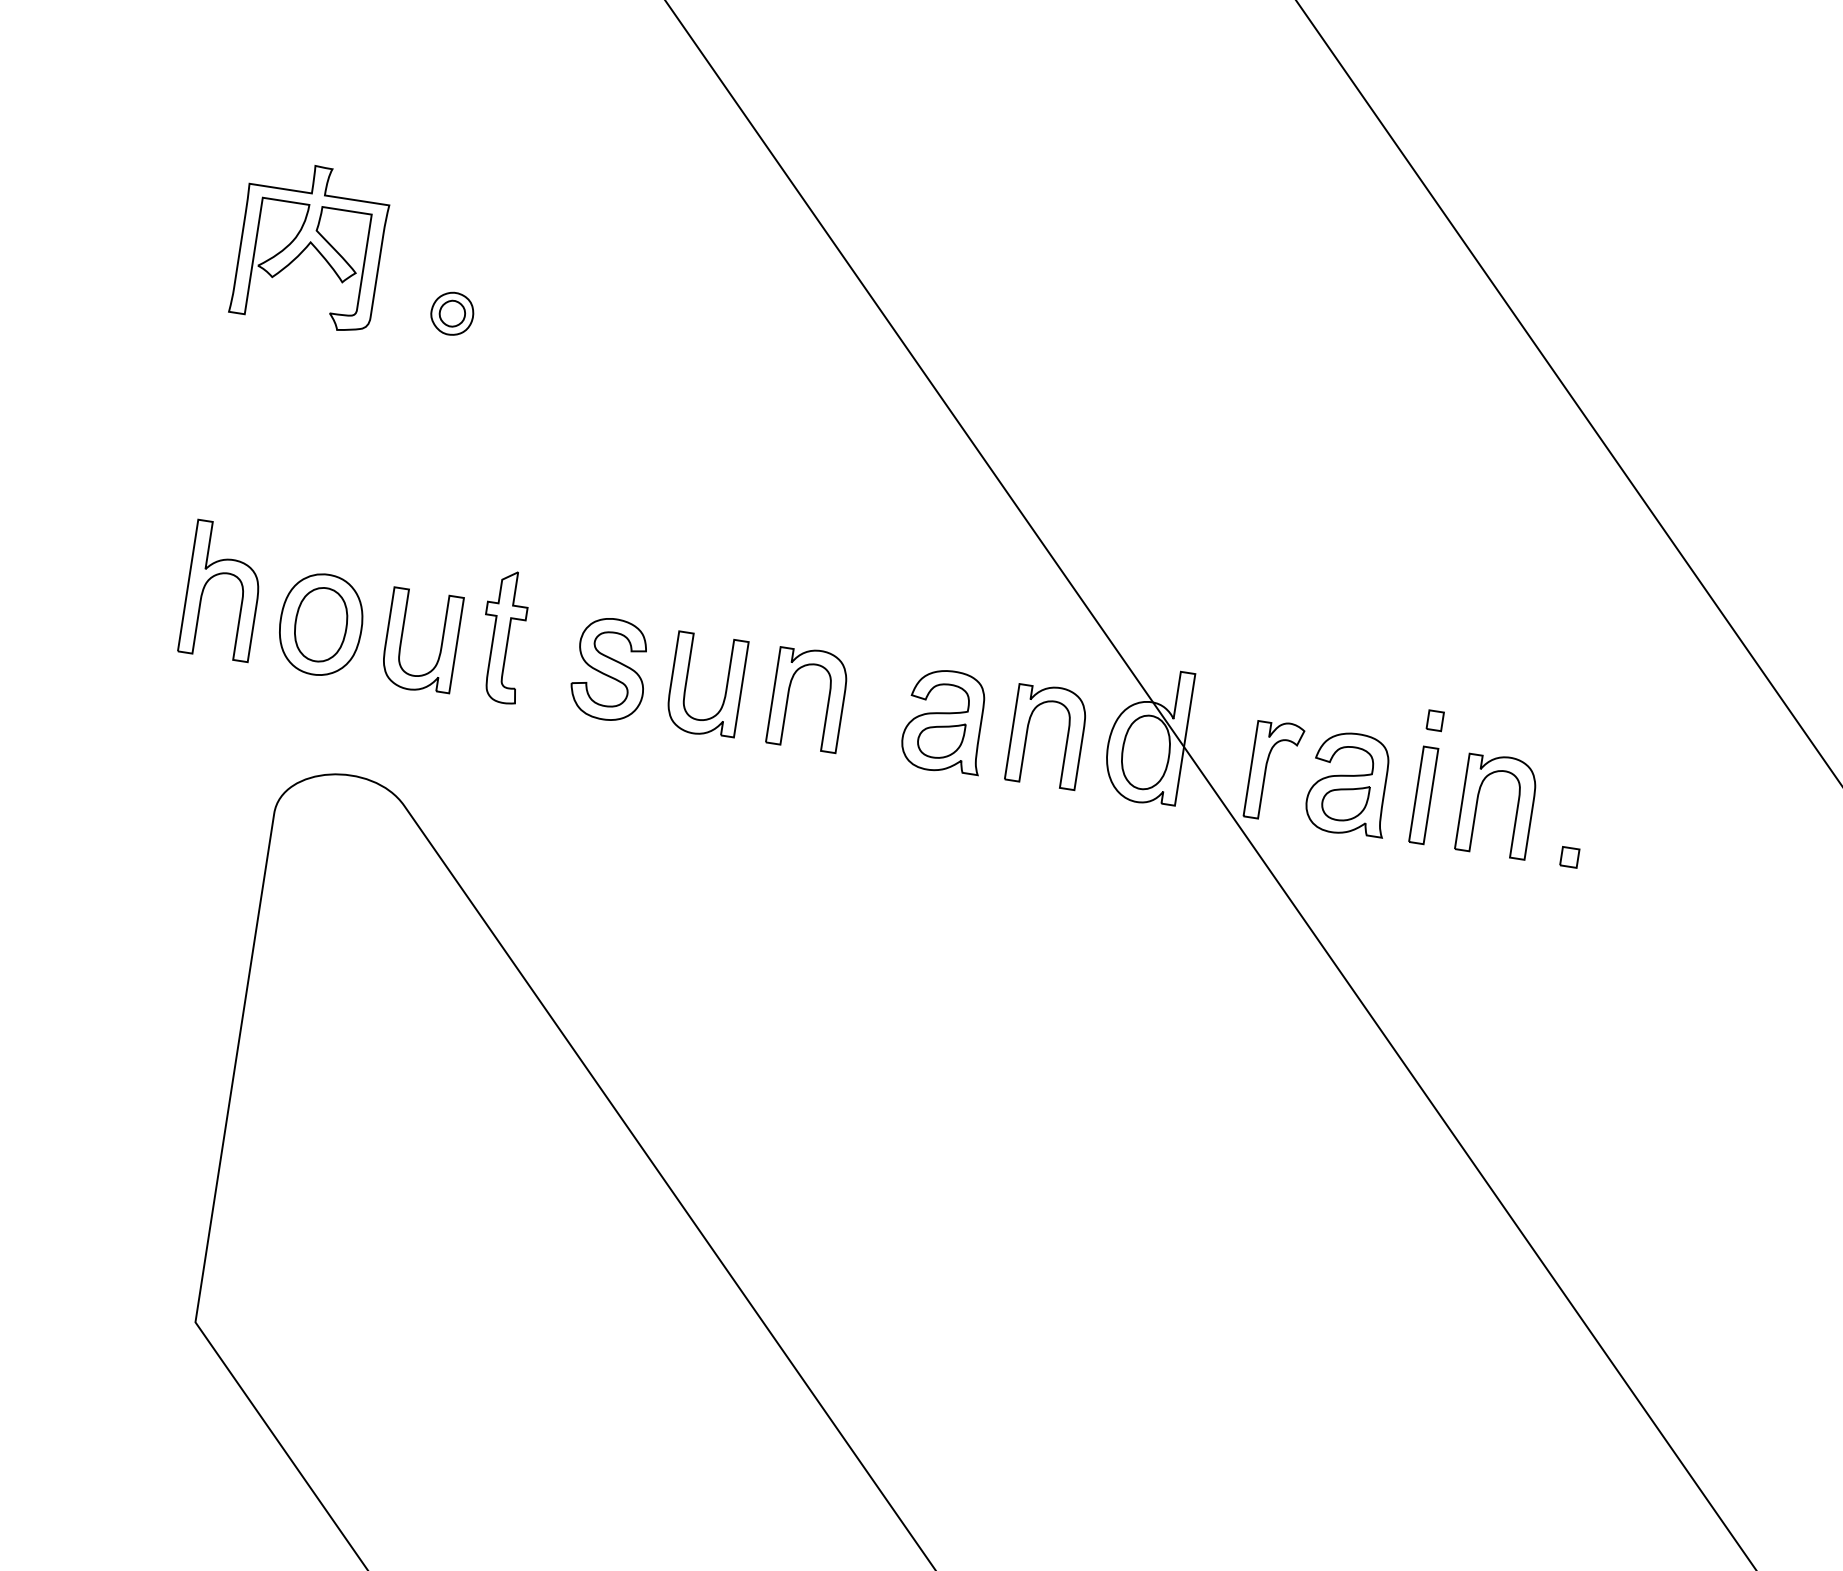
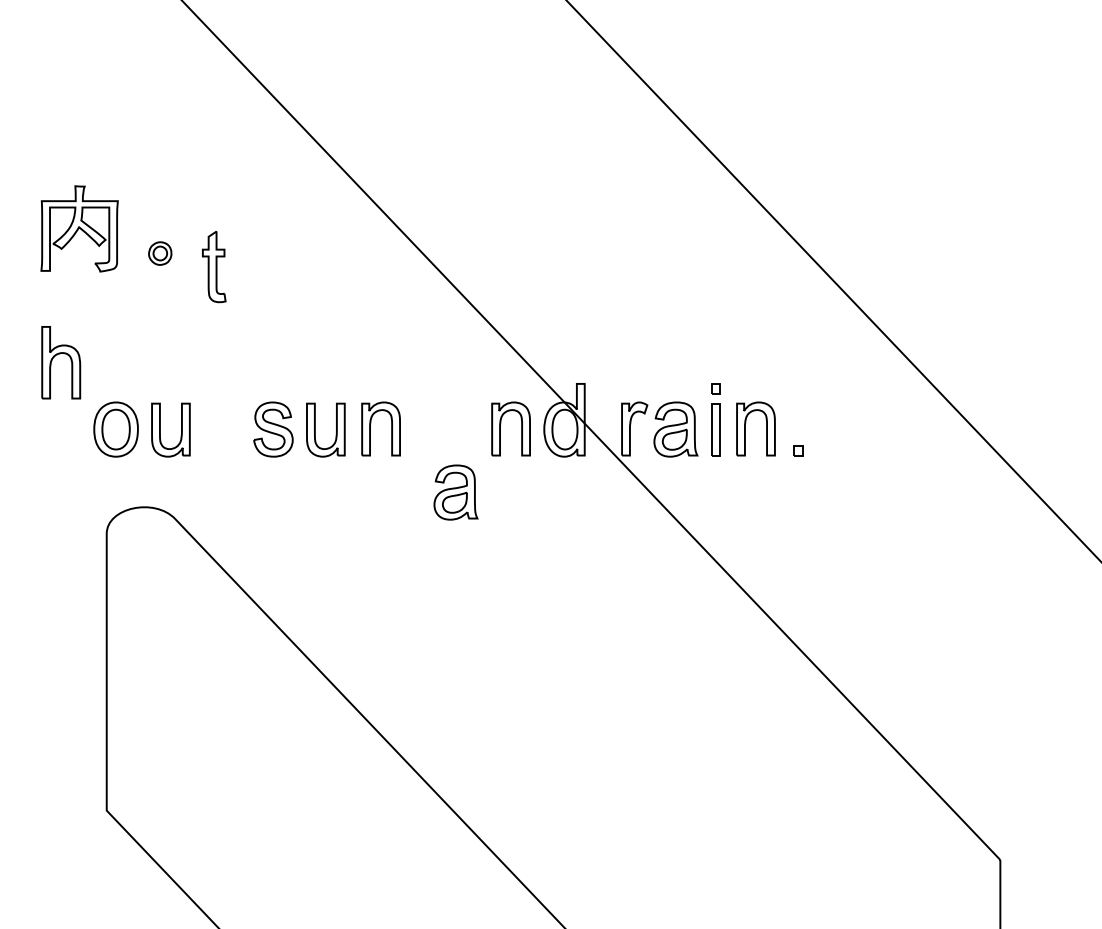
part: (224, 575) -> (60, 354), moved
part: (504, 637) -> (214, 267), moved
part: (944, 721) -> (455, 492), moved

